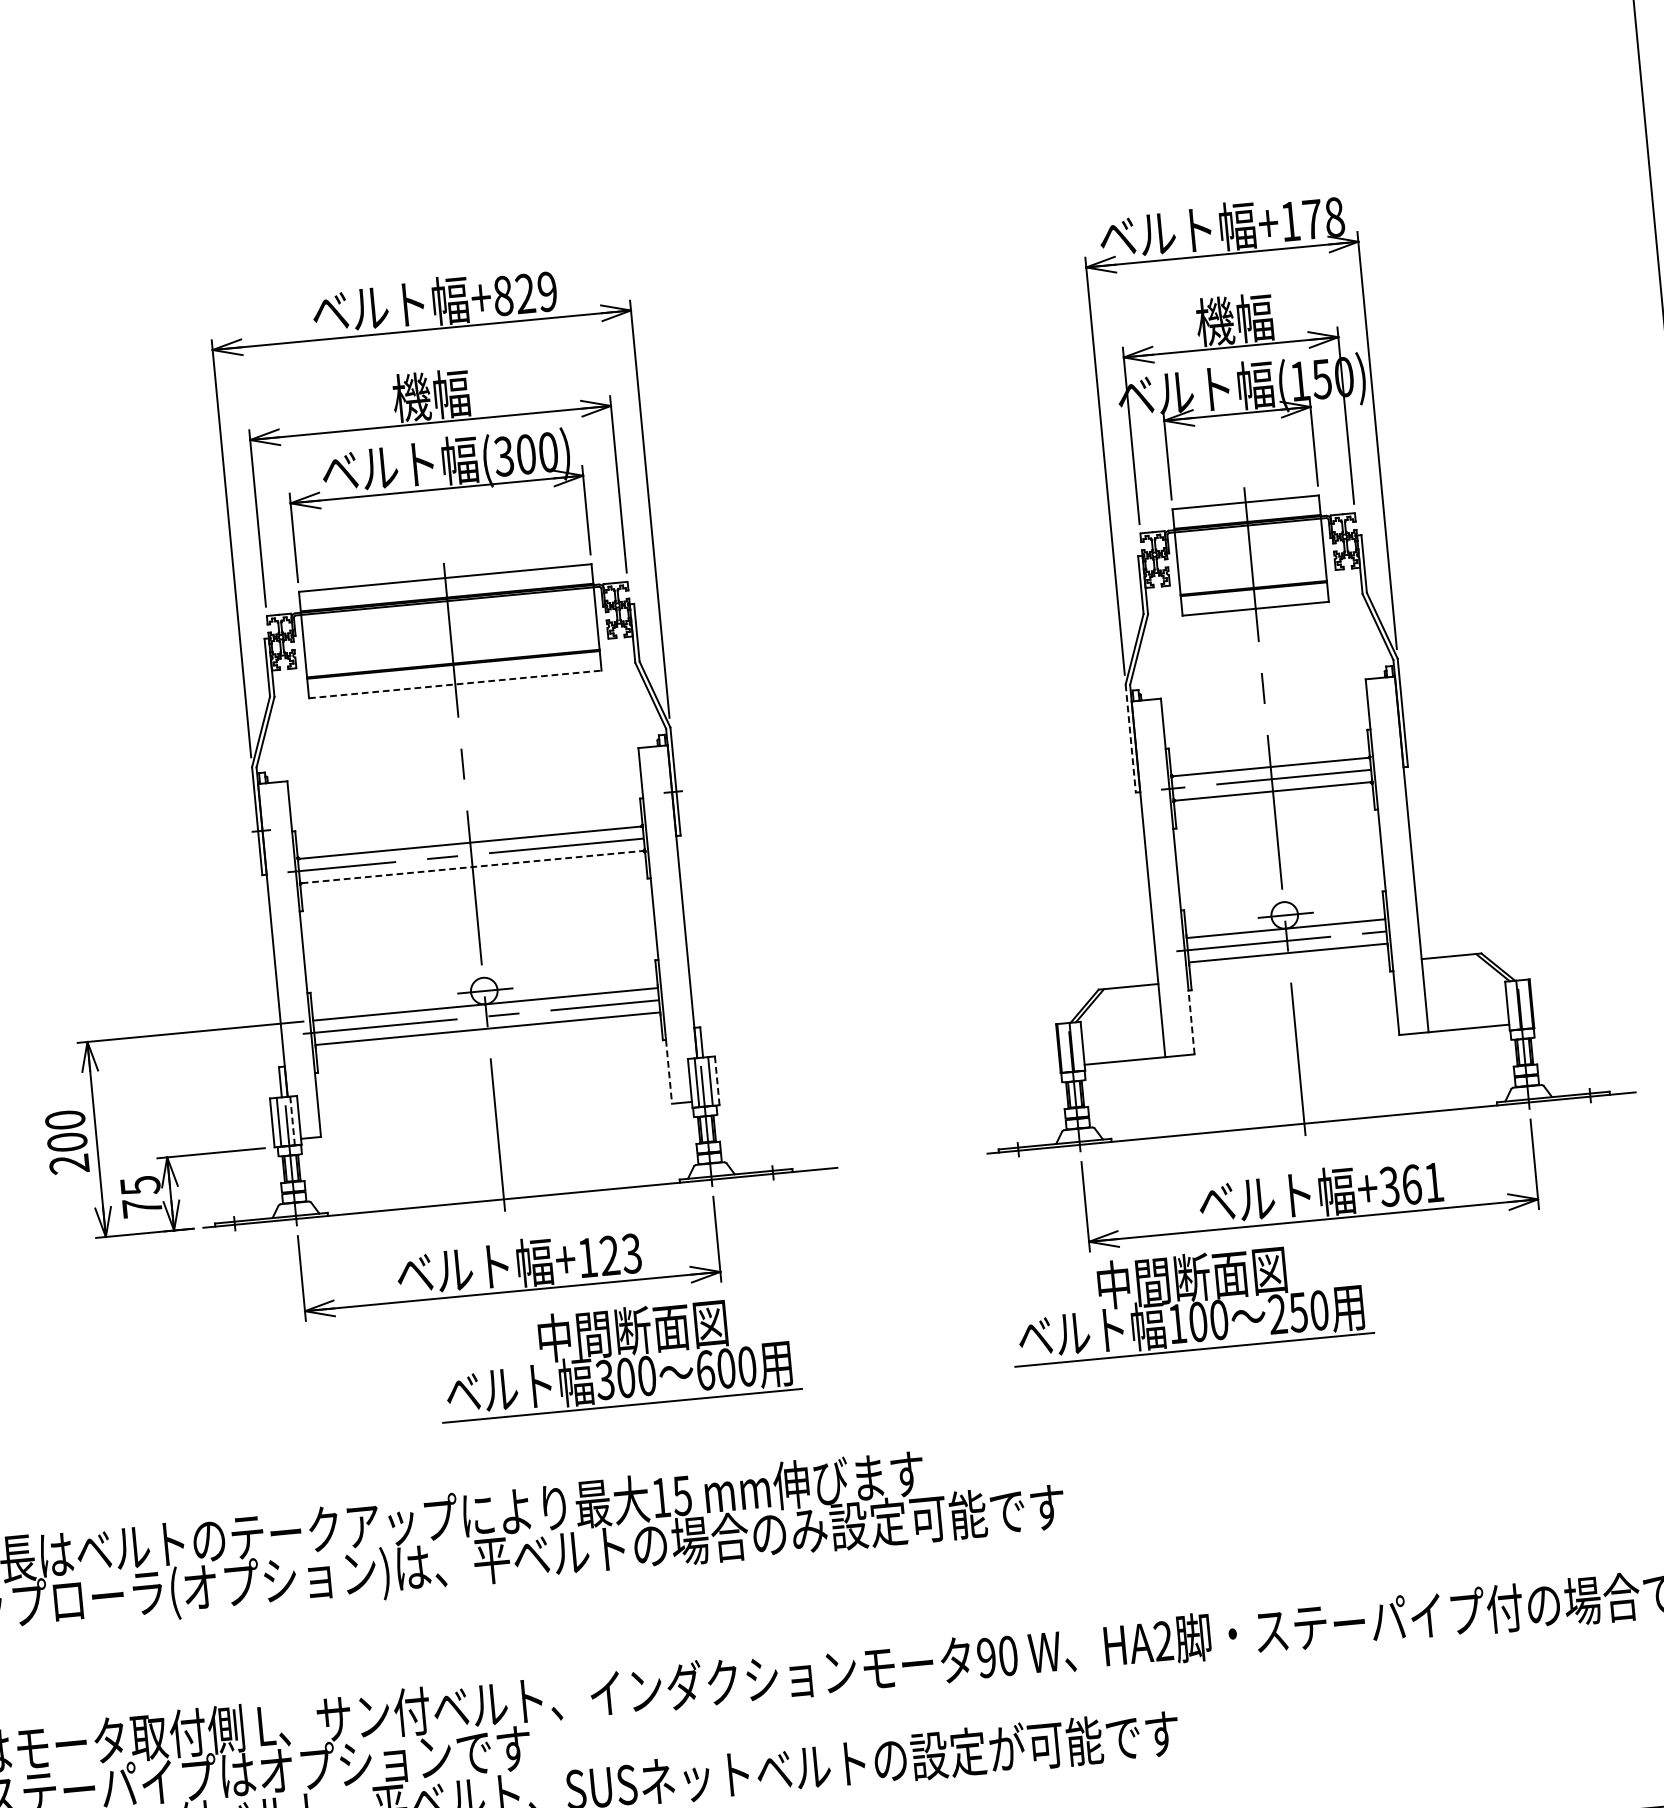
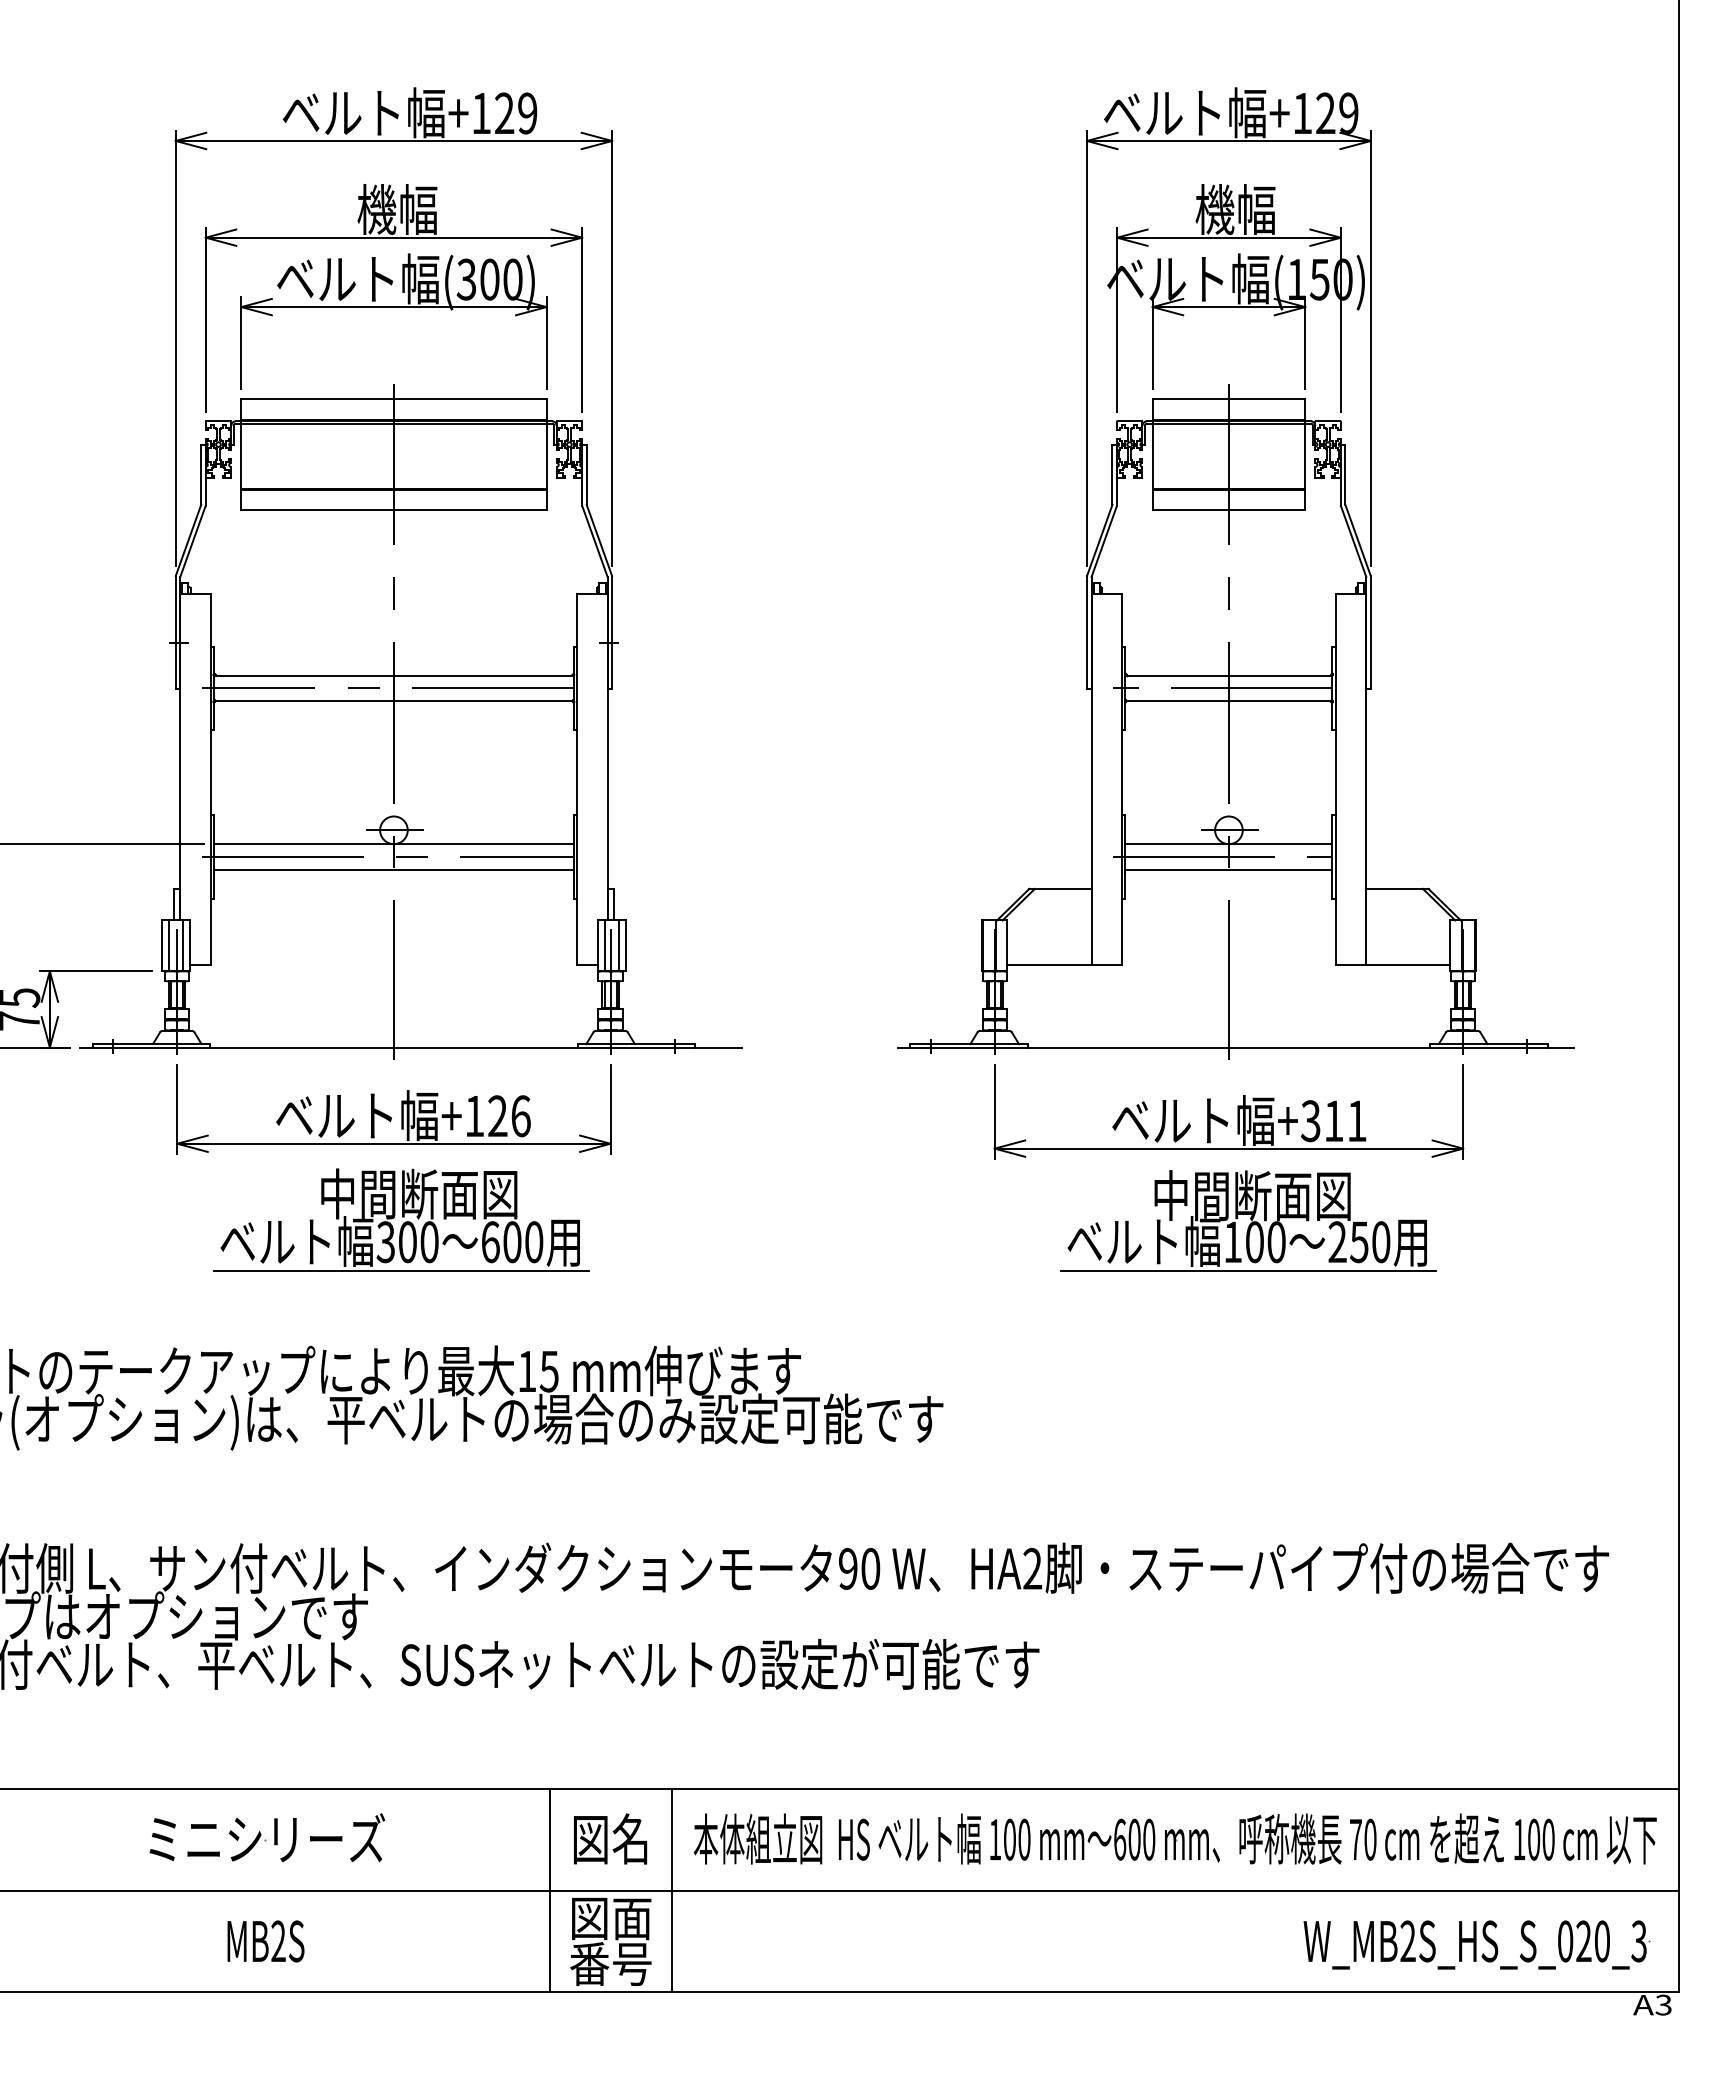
text: (1323, 218) -> (1337, 113), +178 -> +129
text: (503, 295) -> (481, 113), +829 -> +129
line: (454, 684) -> (393, 510), dashed -> solid
line: (1131, 738) -> (1087, 632), dashed -> solid
line: (474, 866) -> (395, 700), dashed -> solid
line: (1191, 1022) -> (1122, 931), dashed -> solid
line: (669, 1072) -> (577, 932), dashed -> solid
line: (717, 1081) -> (626, 946), dashed -> solid
line: (293, 1121) -> (183, 946), dashed -> solid
text: (1412, 1184) -> (1334, 1121), +361 -> +311
text: (631, 1253) -> (520, 1116), +123 -> +126
part: (1190, 1301) -> (1248, 1220), moved
part: (618, 1356) -> (401, 1219), moved

